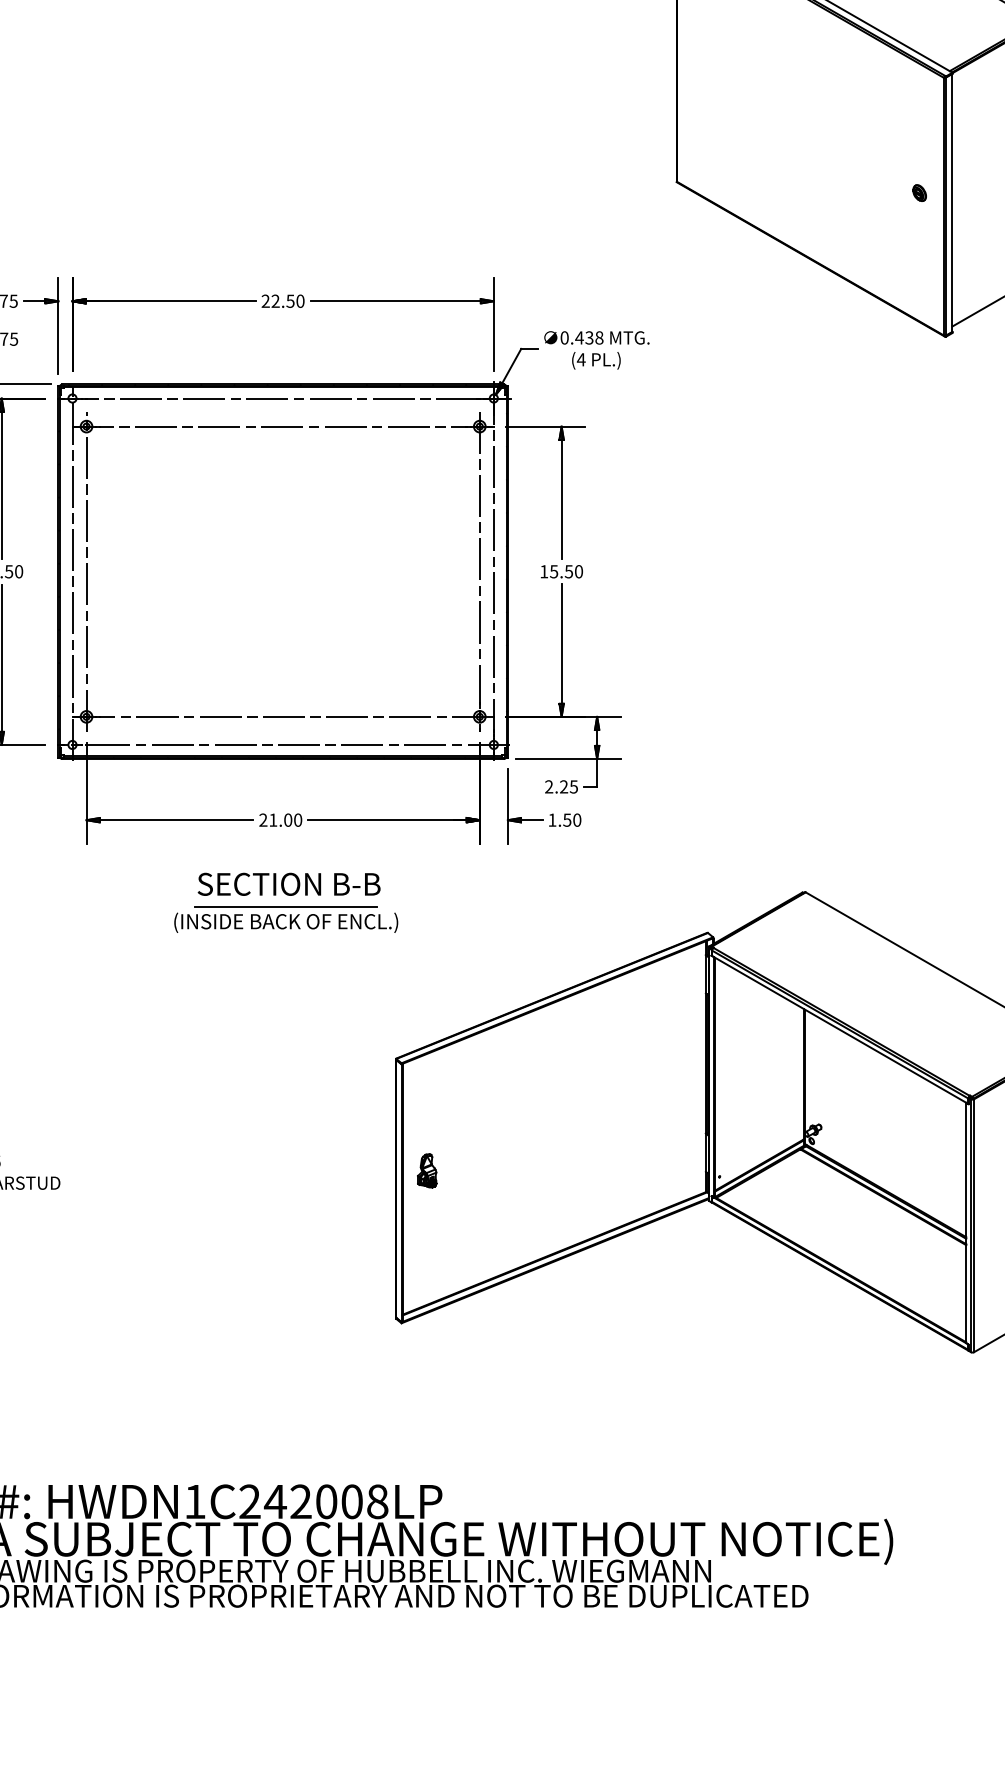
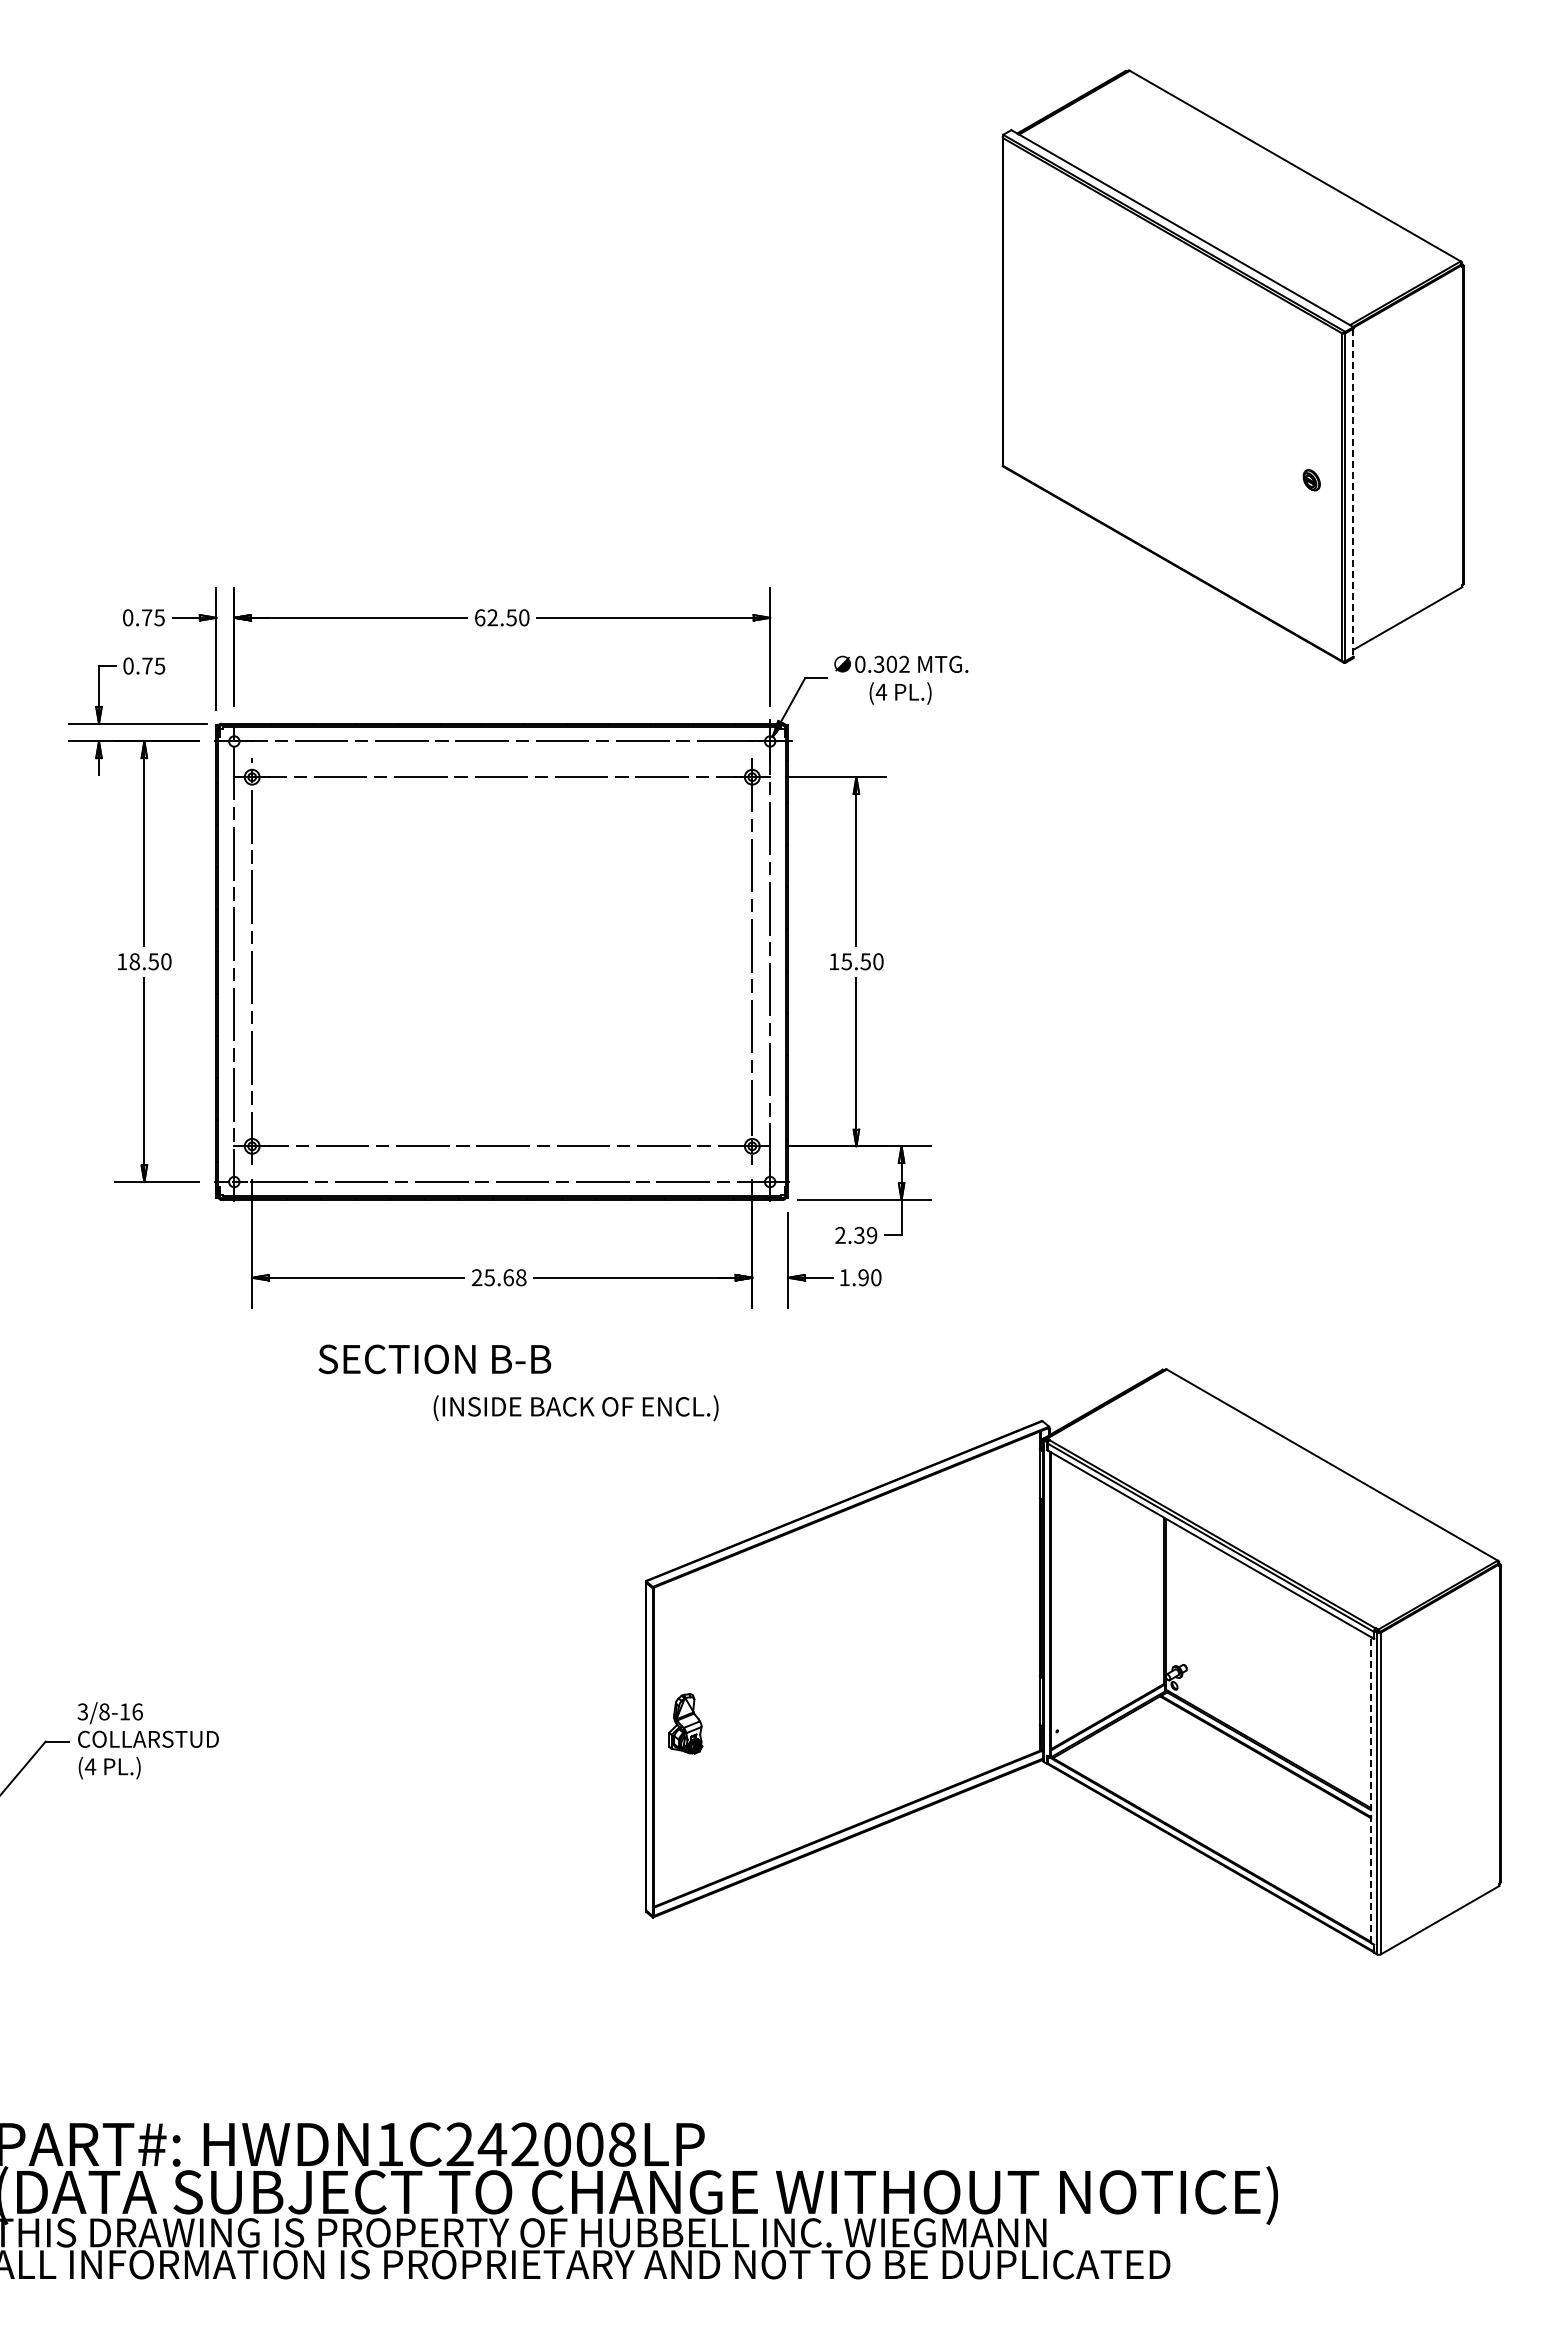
line: (952, 203) -> (1353, 493), solid -> dashed
text: (265, 301) -> (479, 617), 22.50 -> 62.50
text: (589, 337) -> (891, 663), 0.438 -> 0.302
text: (568, 786) -> (865, 1234), 2.25 -> 2.39
text: (285, 820) -> (505, 1277), 21.00 -> 25.68
text: (567, 820) -> (863, 1277), 1.50 -> 1.90
text: (288, 884) -> (434, 1359), moved
line: (286, 907) -> (506, 1388), removed
text: (285, 923) -> (575, 1408), moved
part: (427, 1170) -> (685, 1723), size x1.4
line: (966, 1223) -> (1371, 1790), solid -> dashed

